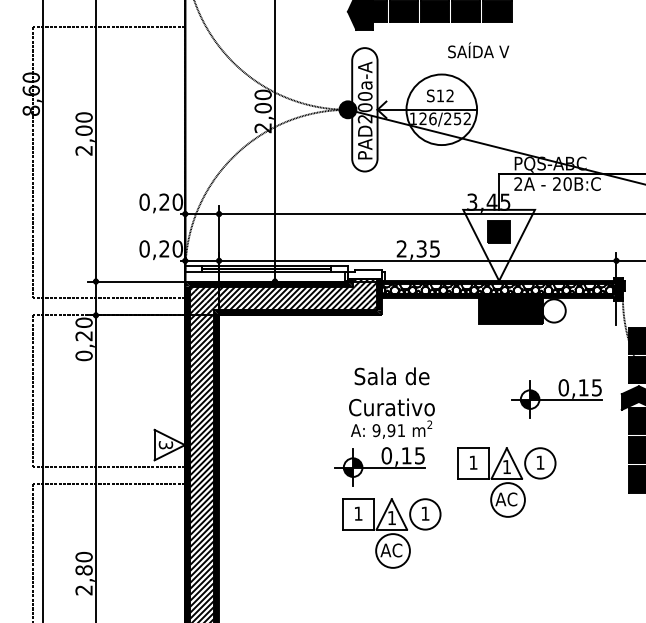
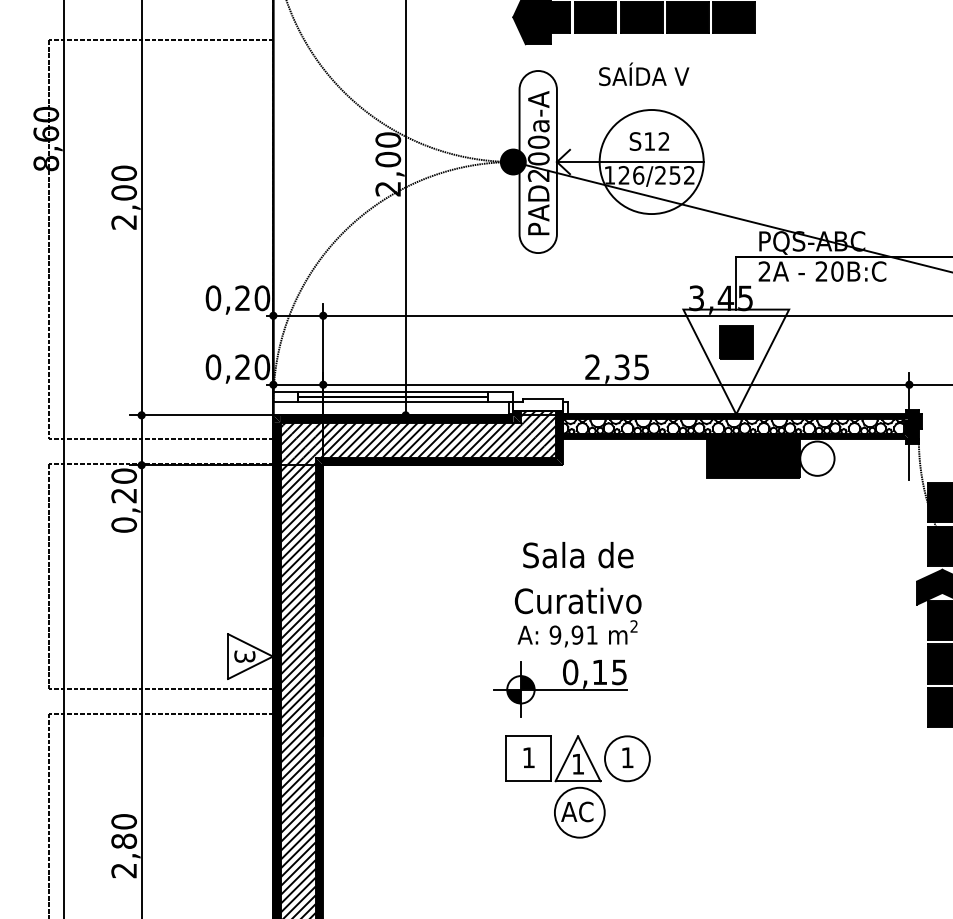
text: (478, 50) -> (643, 74), moved
part: (556, 398) -> (820, 587), removed
part: (506, 482) -> (747, 711), removed

